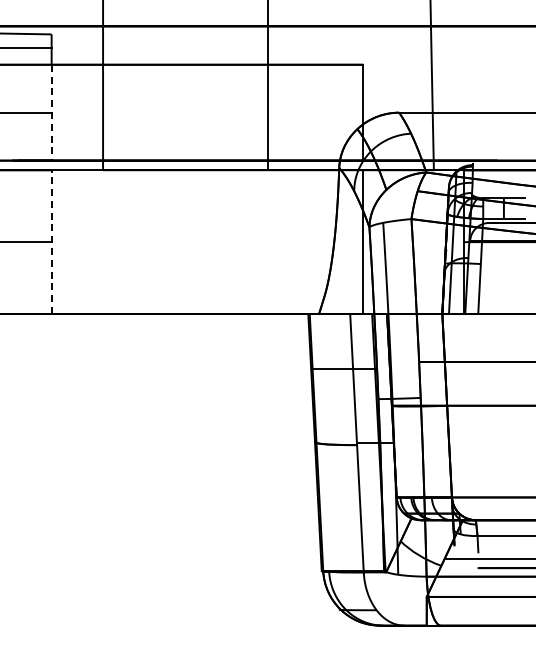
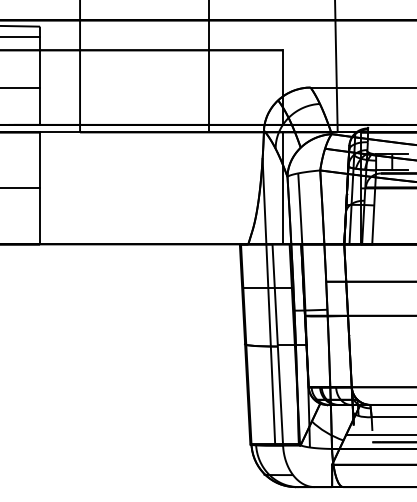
line: (51, 112) -> (39, 87), dashed -> solid
line: (51, 242) -> (39, 188), dashed -> solid
line: (345, 387) -> (268, 301), added

